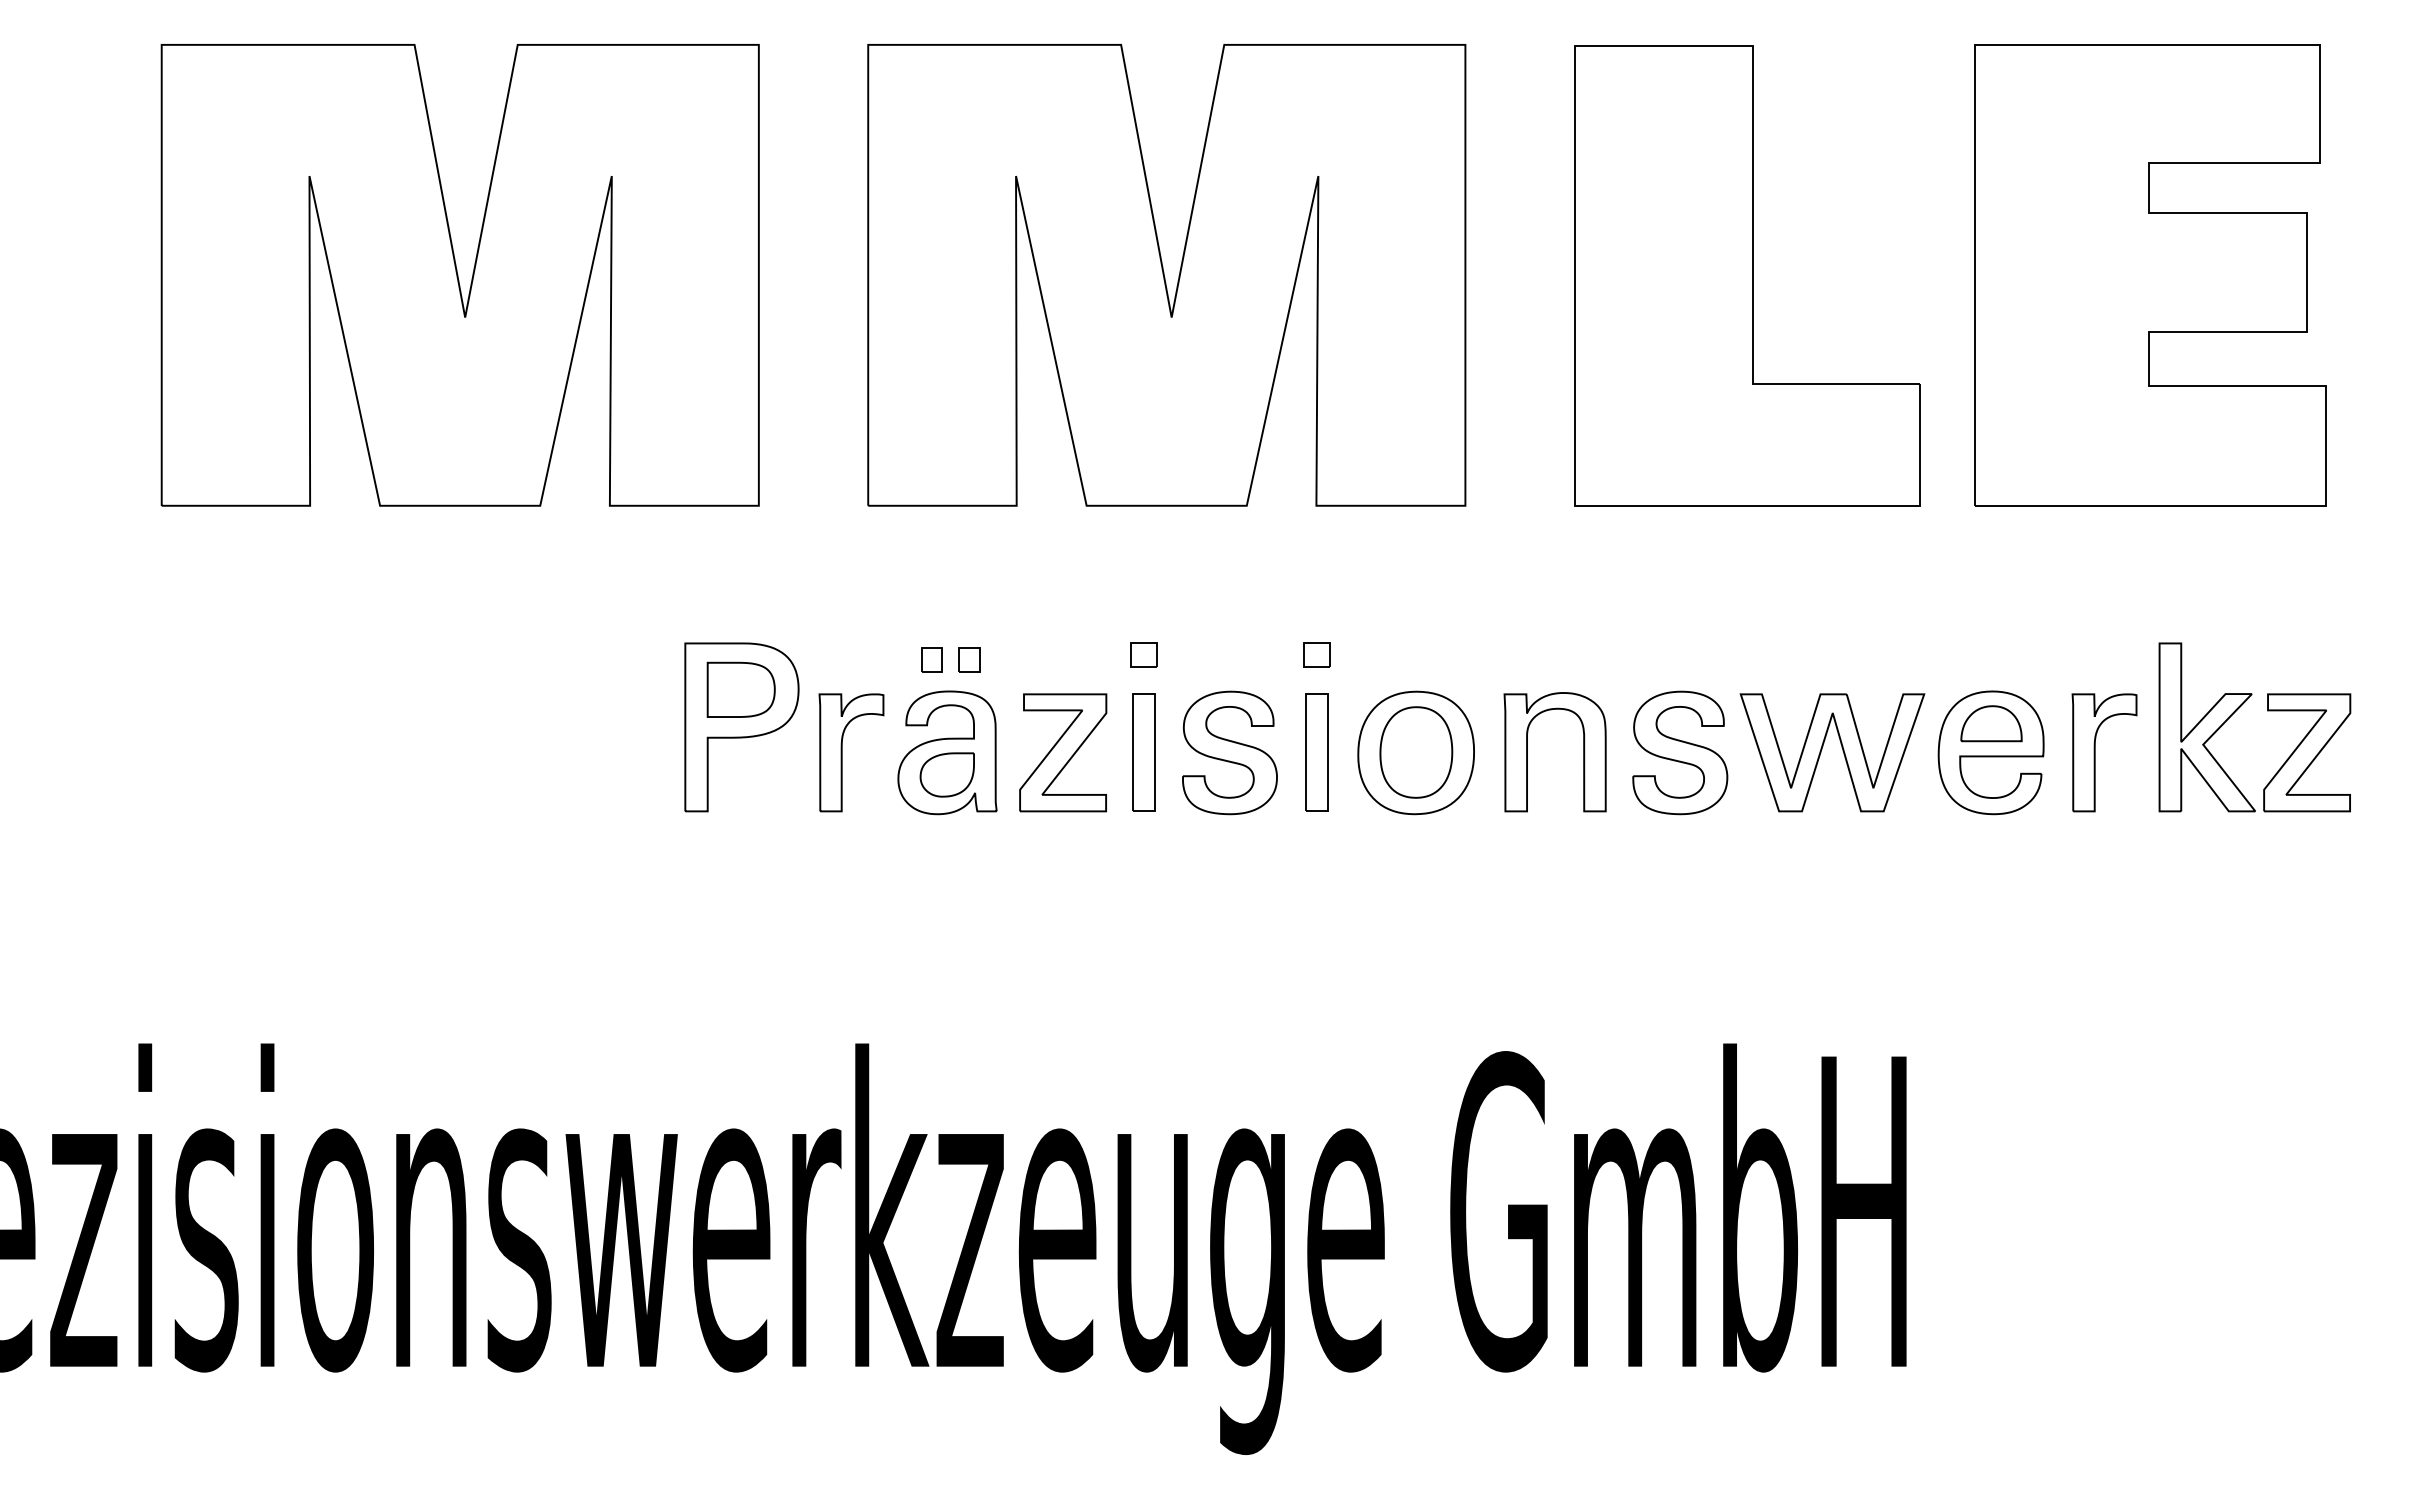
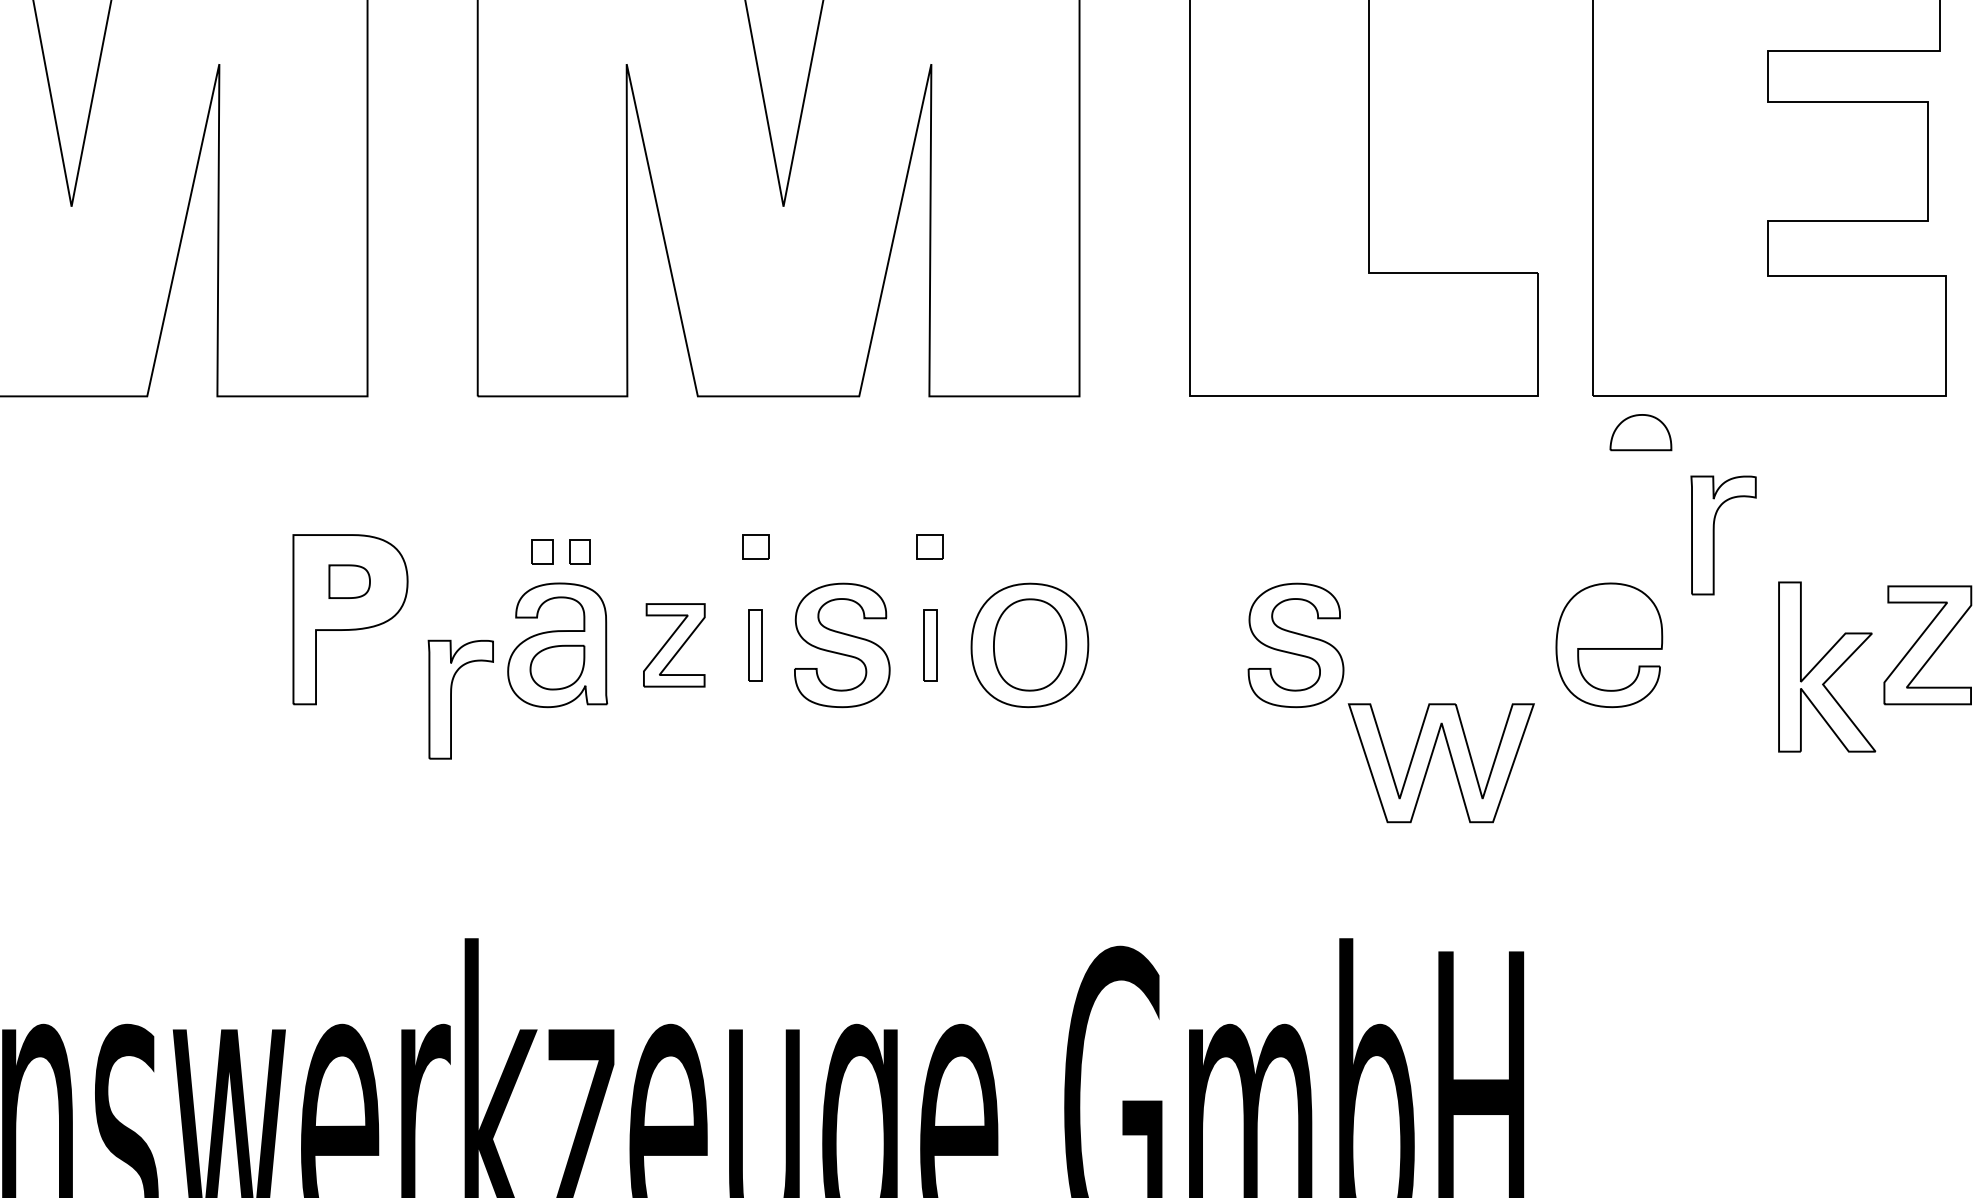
part: (740, 689) -> (349, 581), size x0.6
part: (1991, 723) -> (1640, 432), moved
part: (2206, 727) -> (1826, 667), moved
part: (1842, 751) -> (1451, 761), moved
part: (842, 752) -> (451, 699), moved
part: (1063, 752) -> (674, 644), size x0.7
part: (1143, 752) -> (755, 644), size x0.6
part: (1316, 752) -> (929, 644), size x0.6
part: (1527, 752) -> (1142, 644), removed
part: (2095, 752) -> (1714, 535), moved

